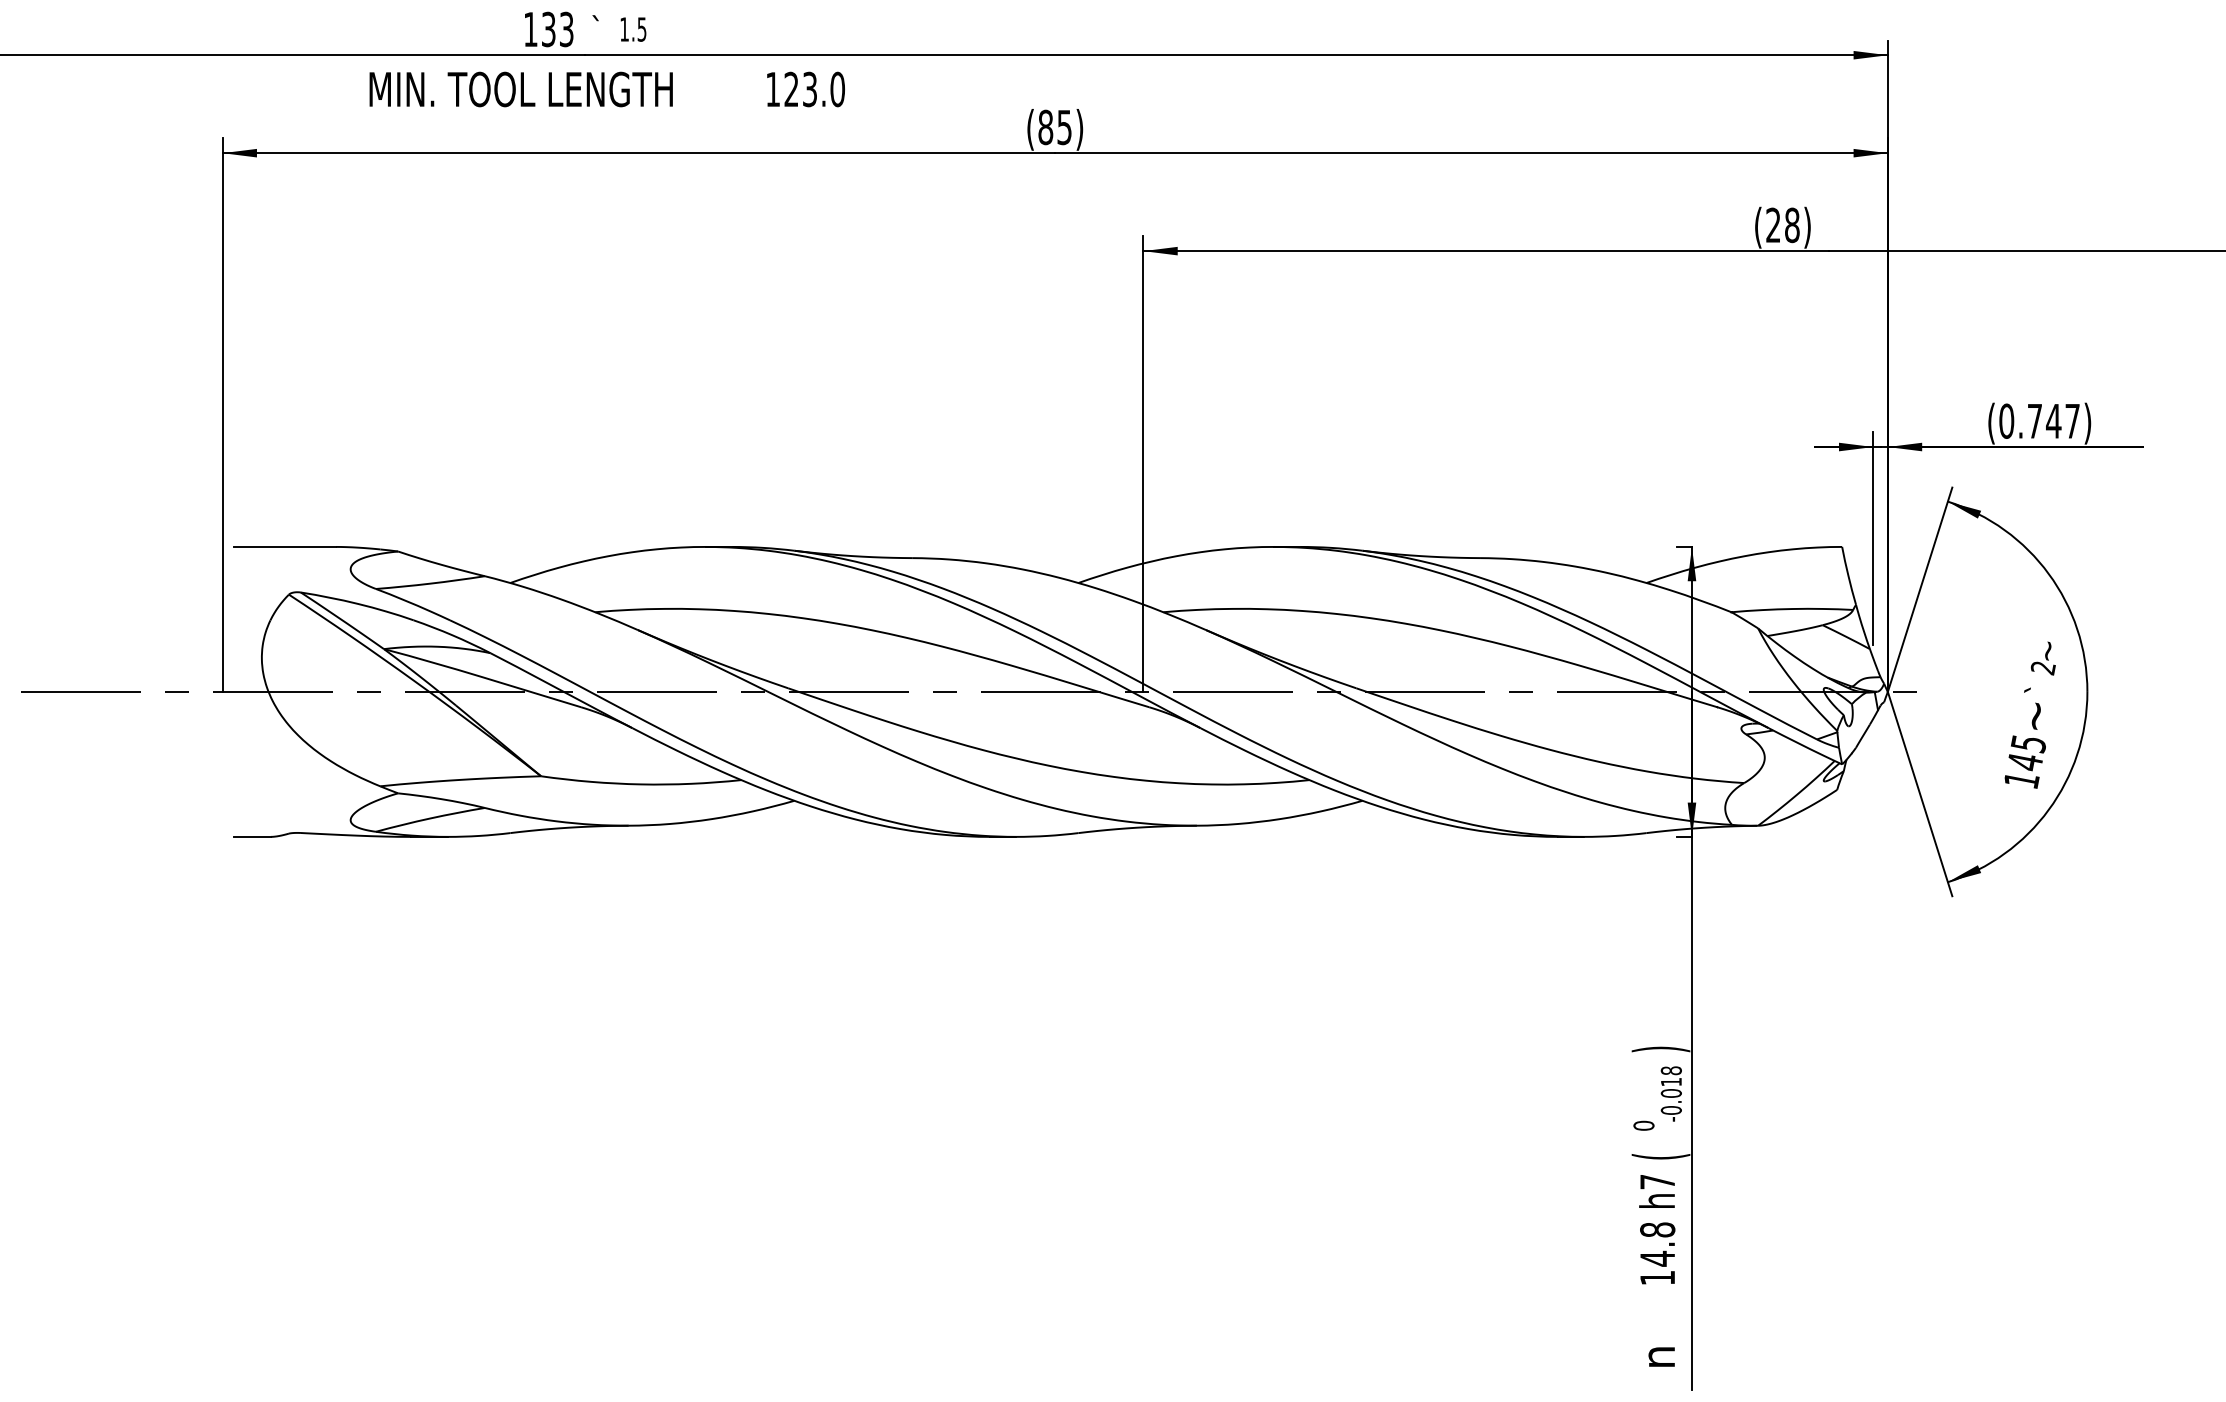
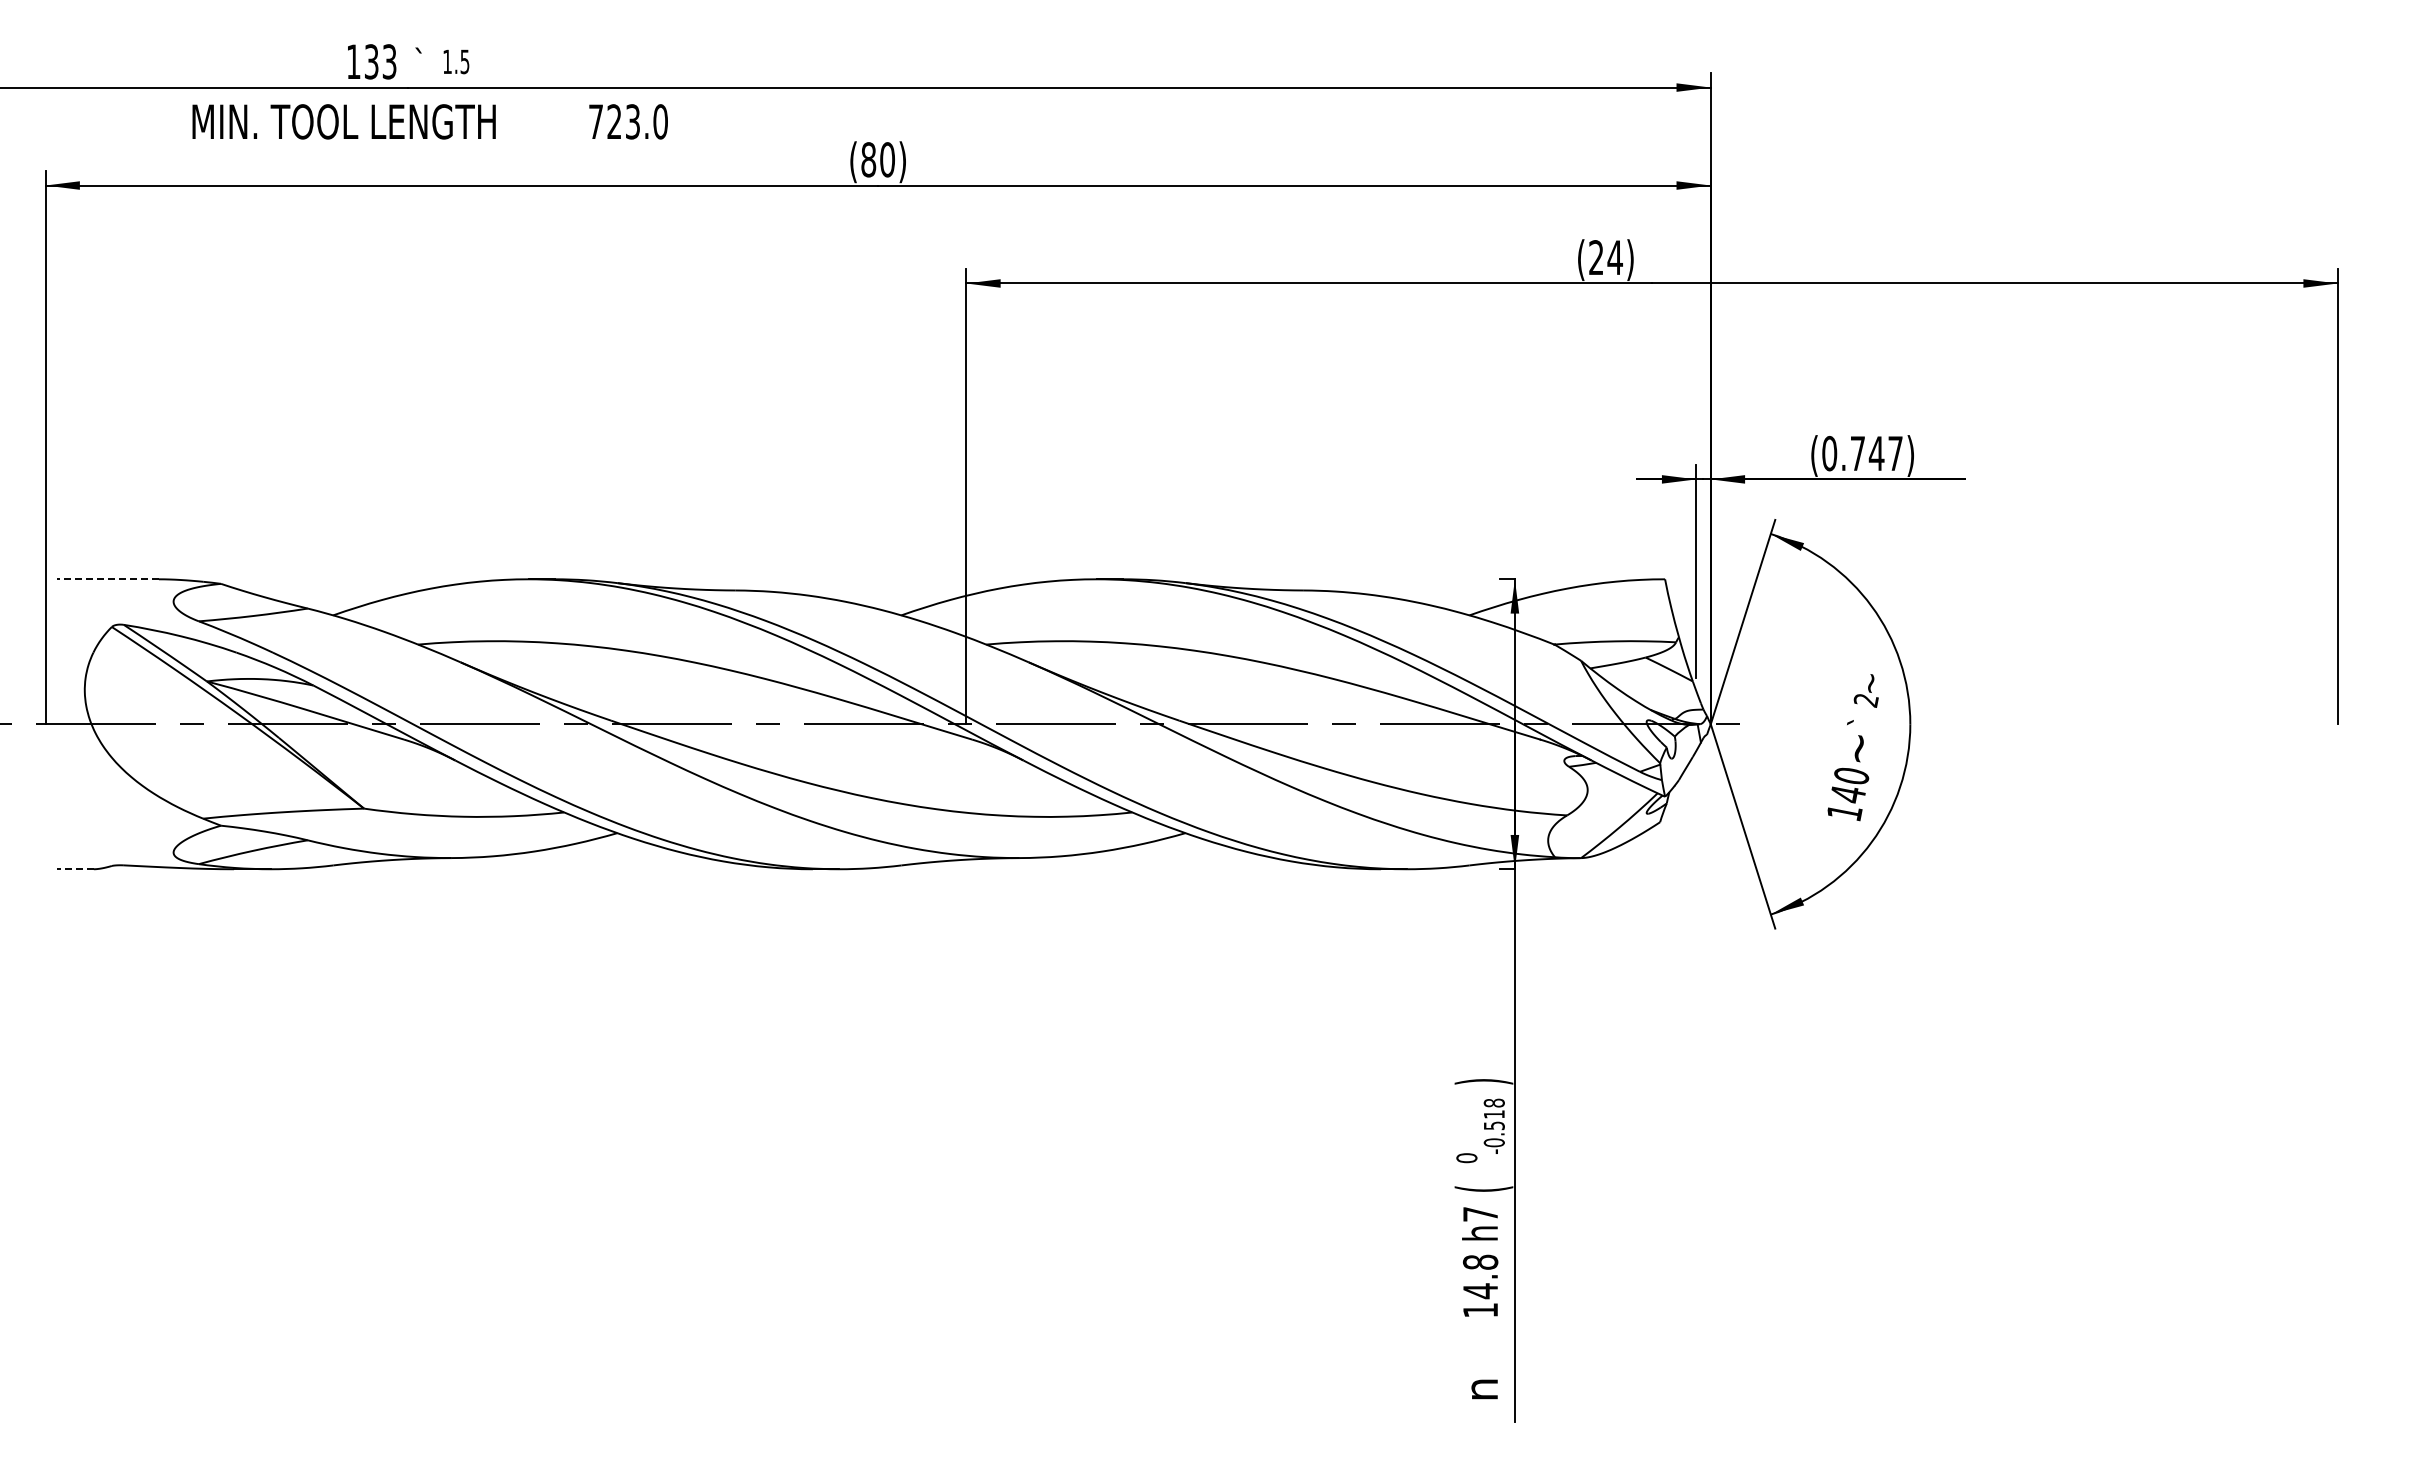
text: (772, 89) -> (595, 121), 123.0 -> 723.0
text: (1064, 127) -> (887, 159), (85) -> (80)
text: (1791, 225) -> (1614, 257), (28) -> (24)
line: (285, 547) -> (108, 579), solid -> dashed
text: (2028, 744) -> (1851, 776), 145 -> 140
line: (252, 837) -> (75, 869), solid -> dashed
text: (1670, 1093) -> (1493, 1125), -0.018 -> -0.518

